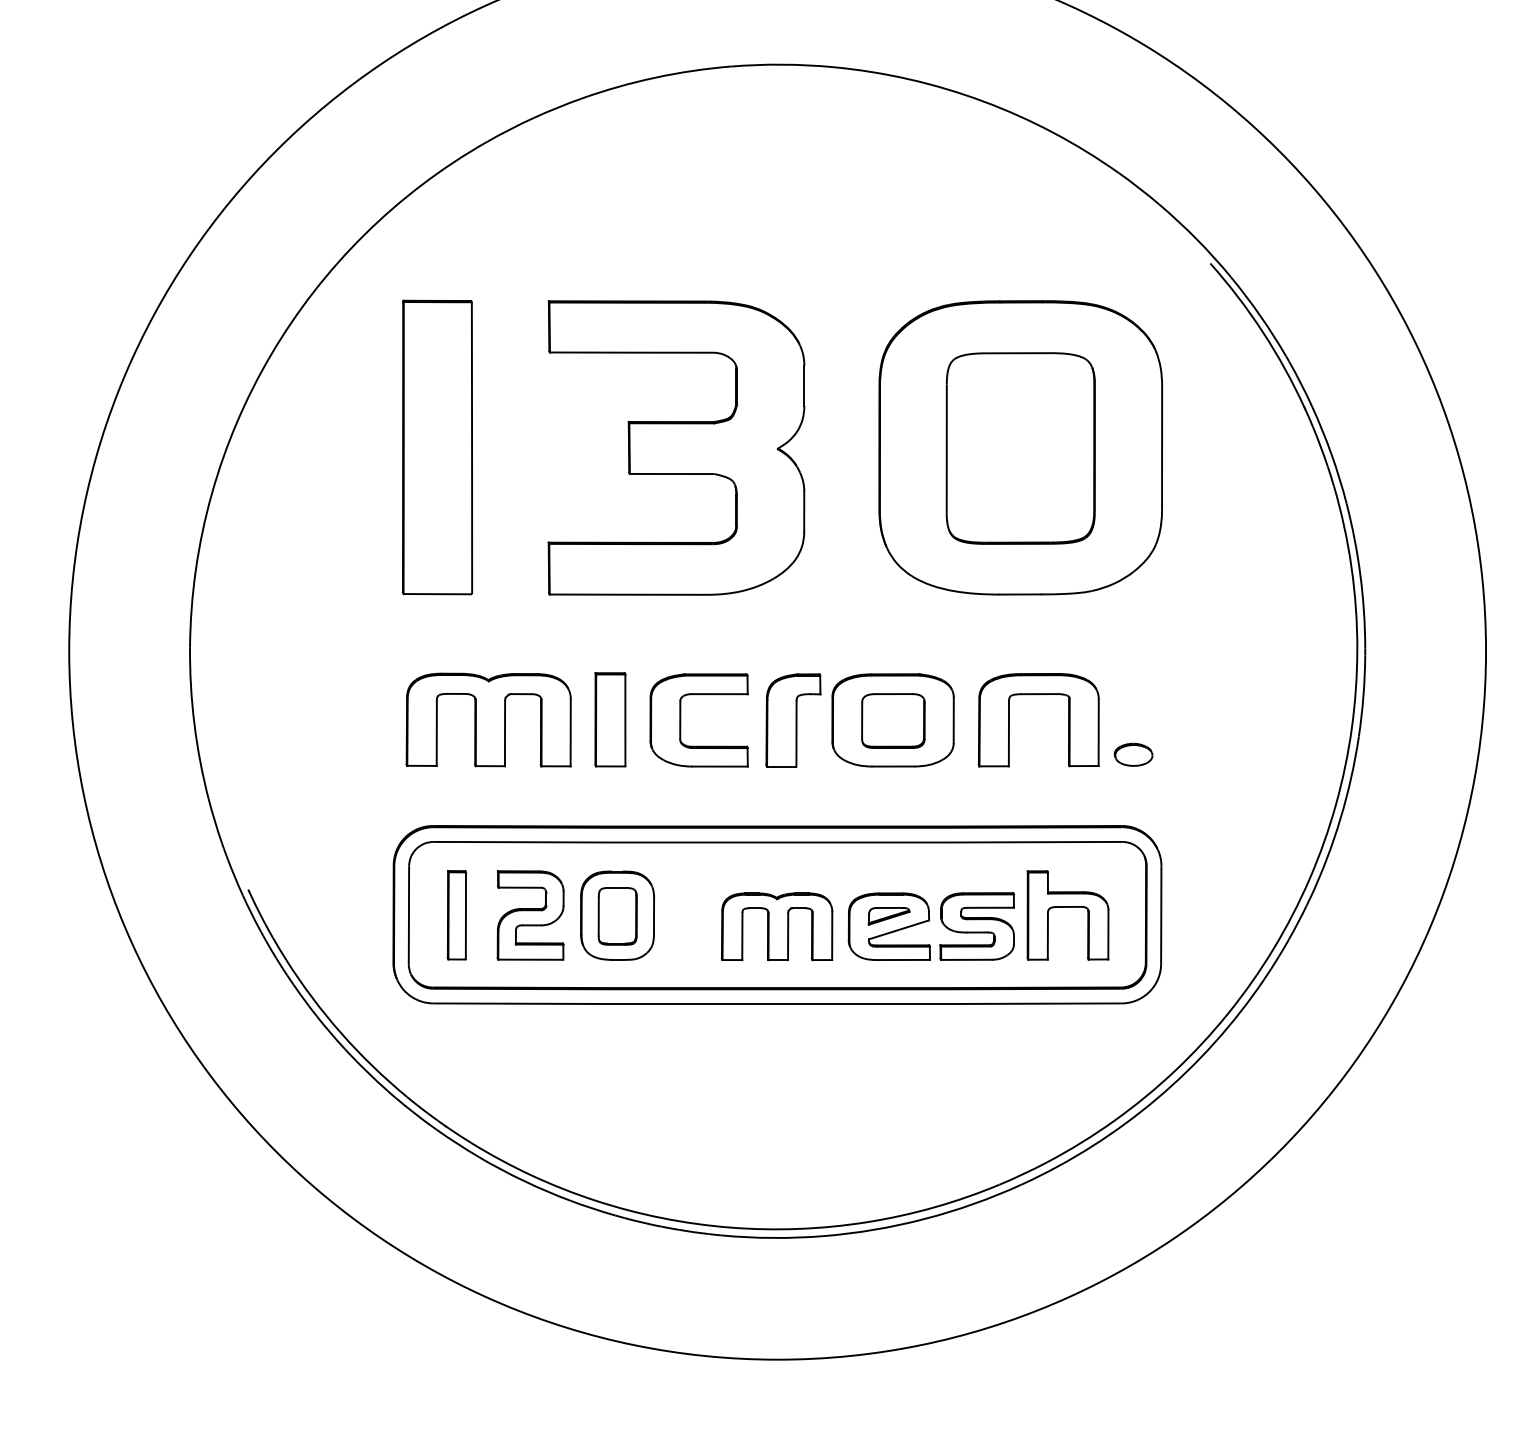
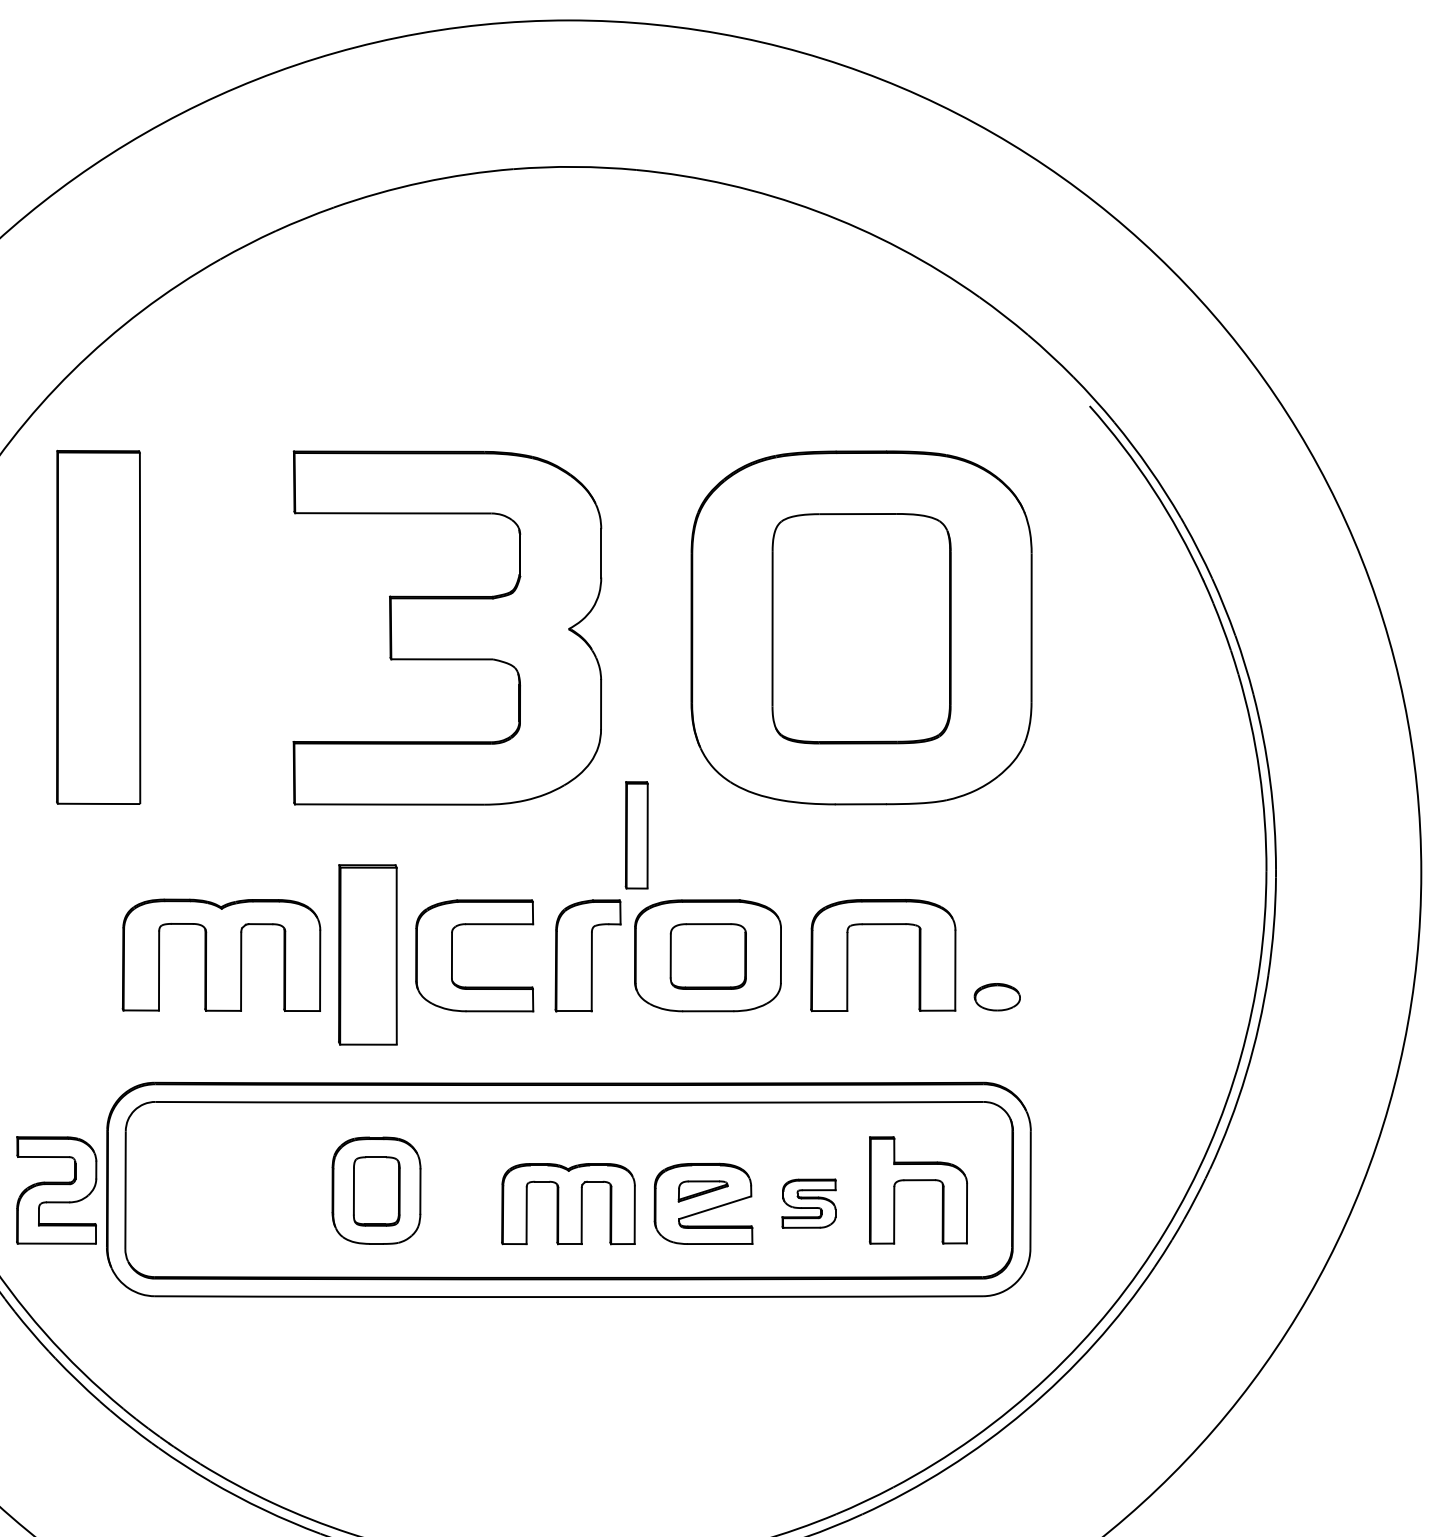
part: (437, 447) -> (98, 627), moved
part: (610, 719) -> (368, 954), size x1.6
part: (456, 915) -> (636, 835), moved
part: (530, 915) -> (56, 1190), moved
part: (976, 926) -> (808, 1203), size x0.6

